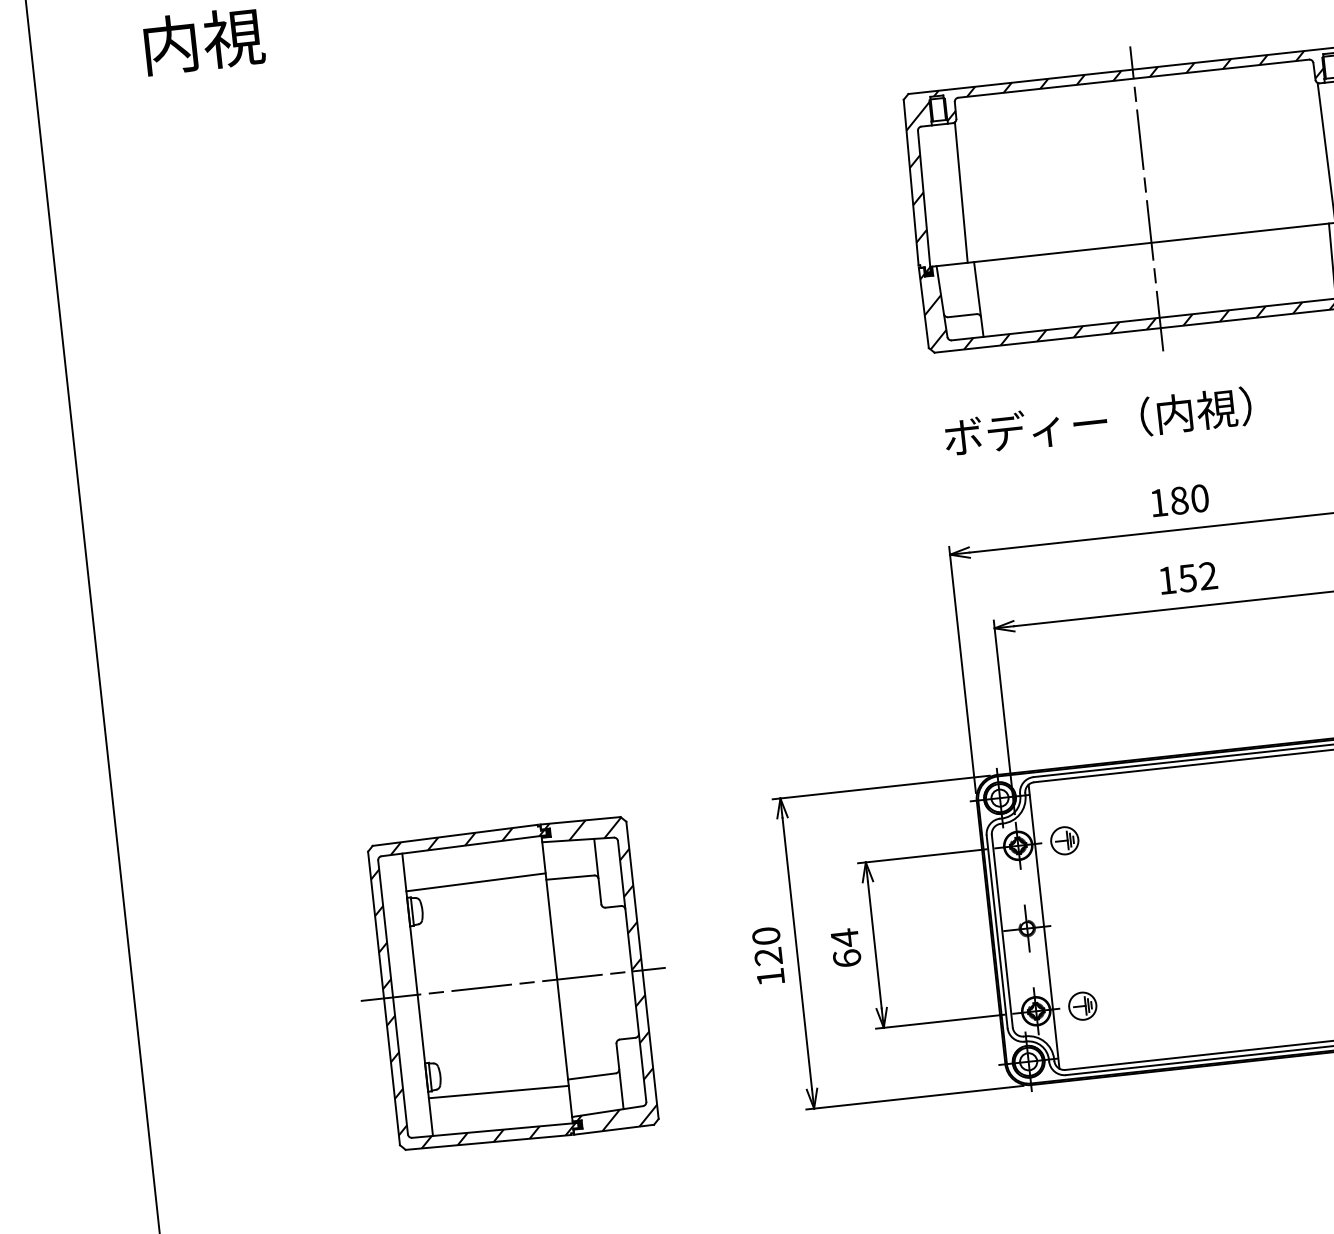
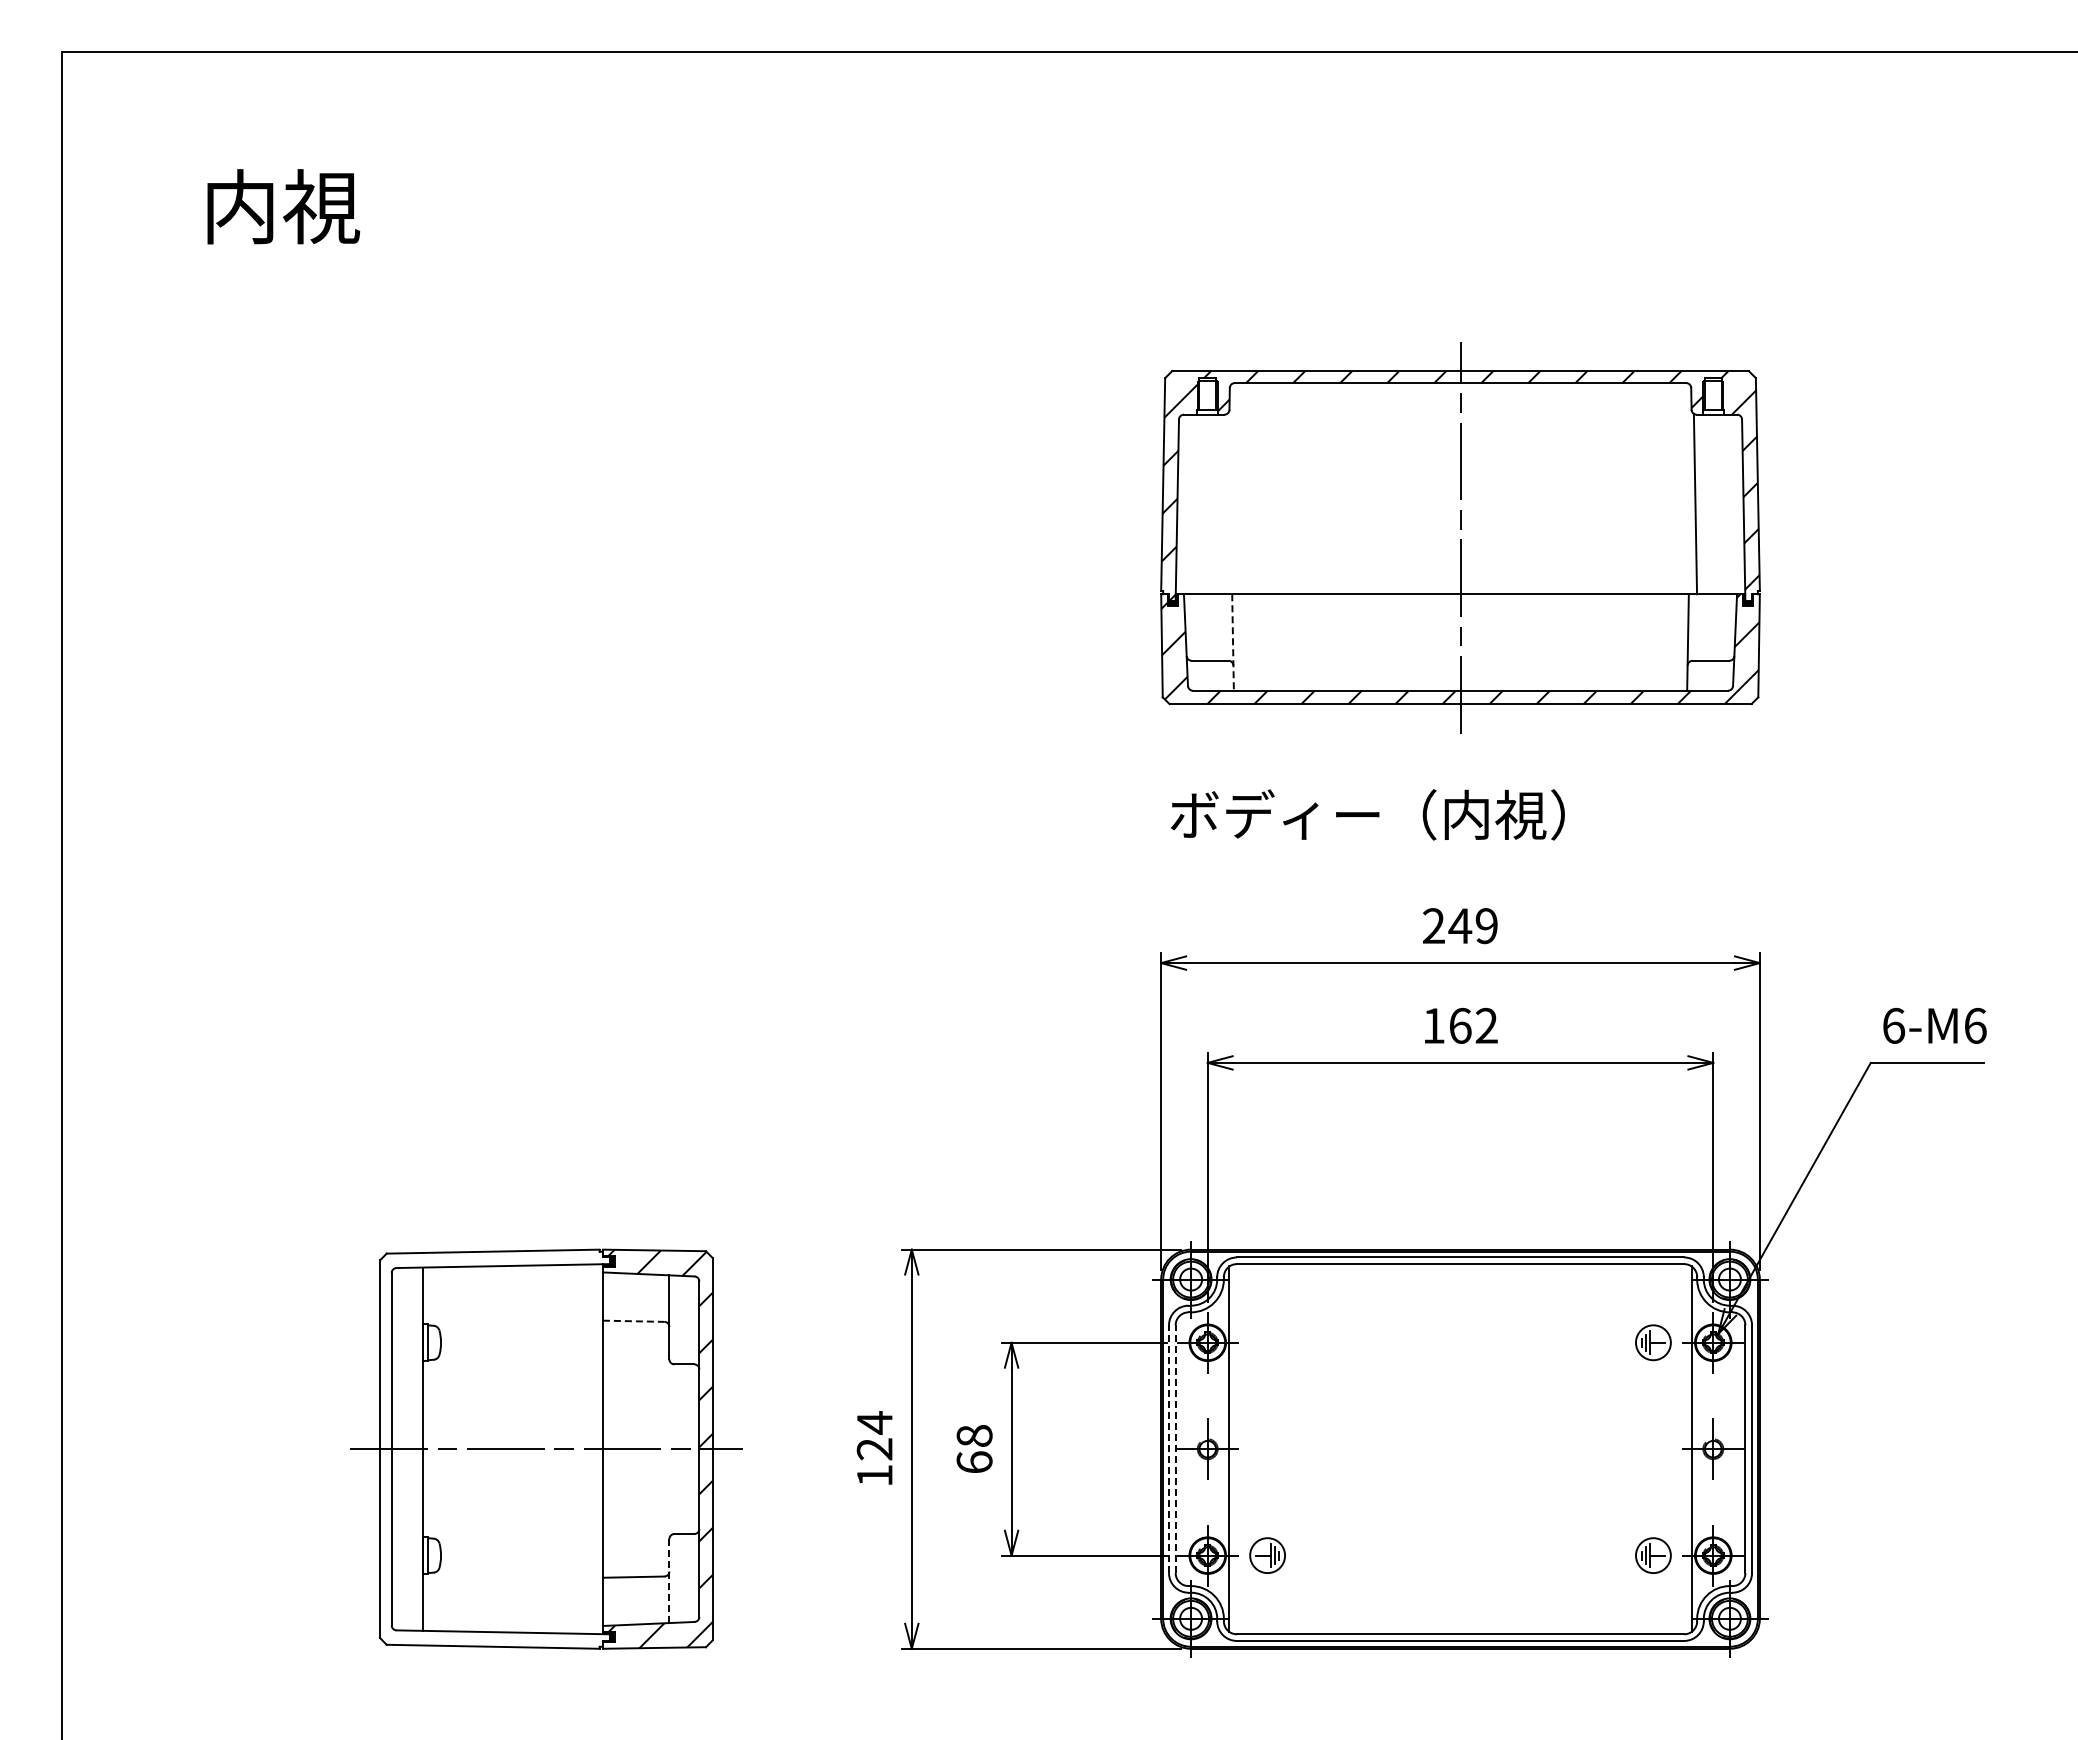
line: (961, 192) -> (1225, 503), removed
line: (979, 300) -> (1233, 643), solid -> dashed
text: (1179, 501) -> (1460, 926), 180 -> 249
text: (1187, 578) -> (1459, 1025), 152 -> 162
part: (1064, 840) -> (1267, 1342), removed
line: (570, 877) -> (633, 1321), solid -> dashed
line: (475, 882) -> (512, 1314), removed
line: (1002, 931) -> (1175, 1449), solid -> dashed
line: (997, 932) -> (1169, 1449), solid -> dashed
text: (766, 935) -> (874, 1422), 120 -> 124
text: (844, 938) -> (974, 1436), 64 -> 68
hatch: (472, 989) -> (493, 1449), removed
line: (620, 1076) -> (669, 1580), solid -> dashed
line: (498, 1091) -> (512, 1583), removed

